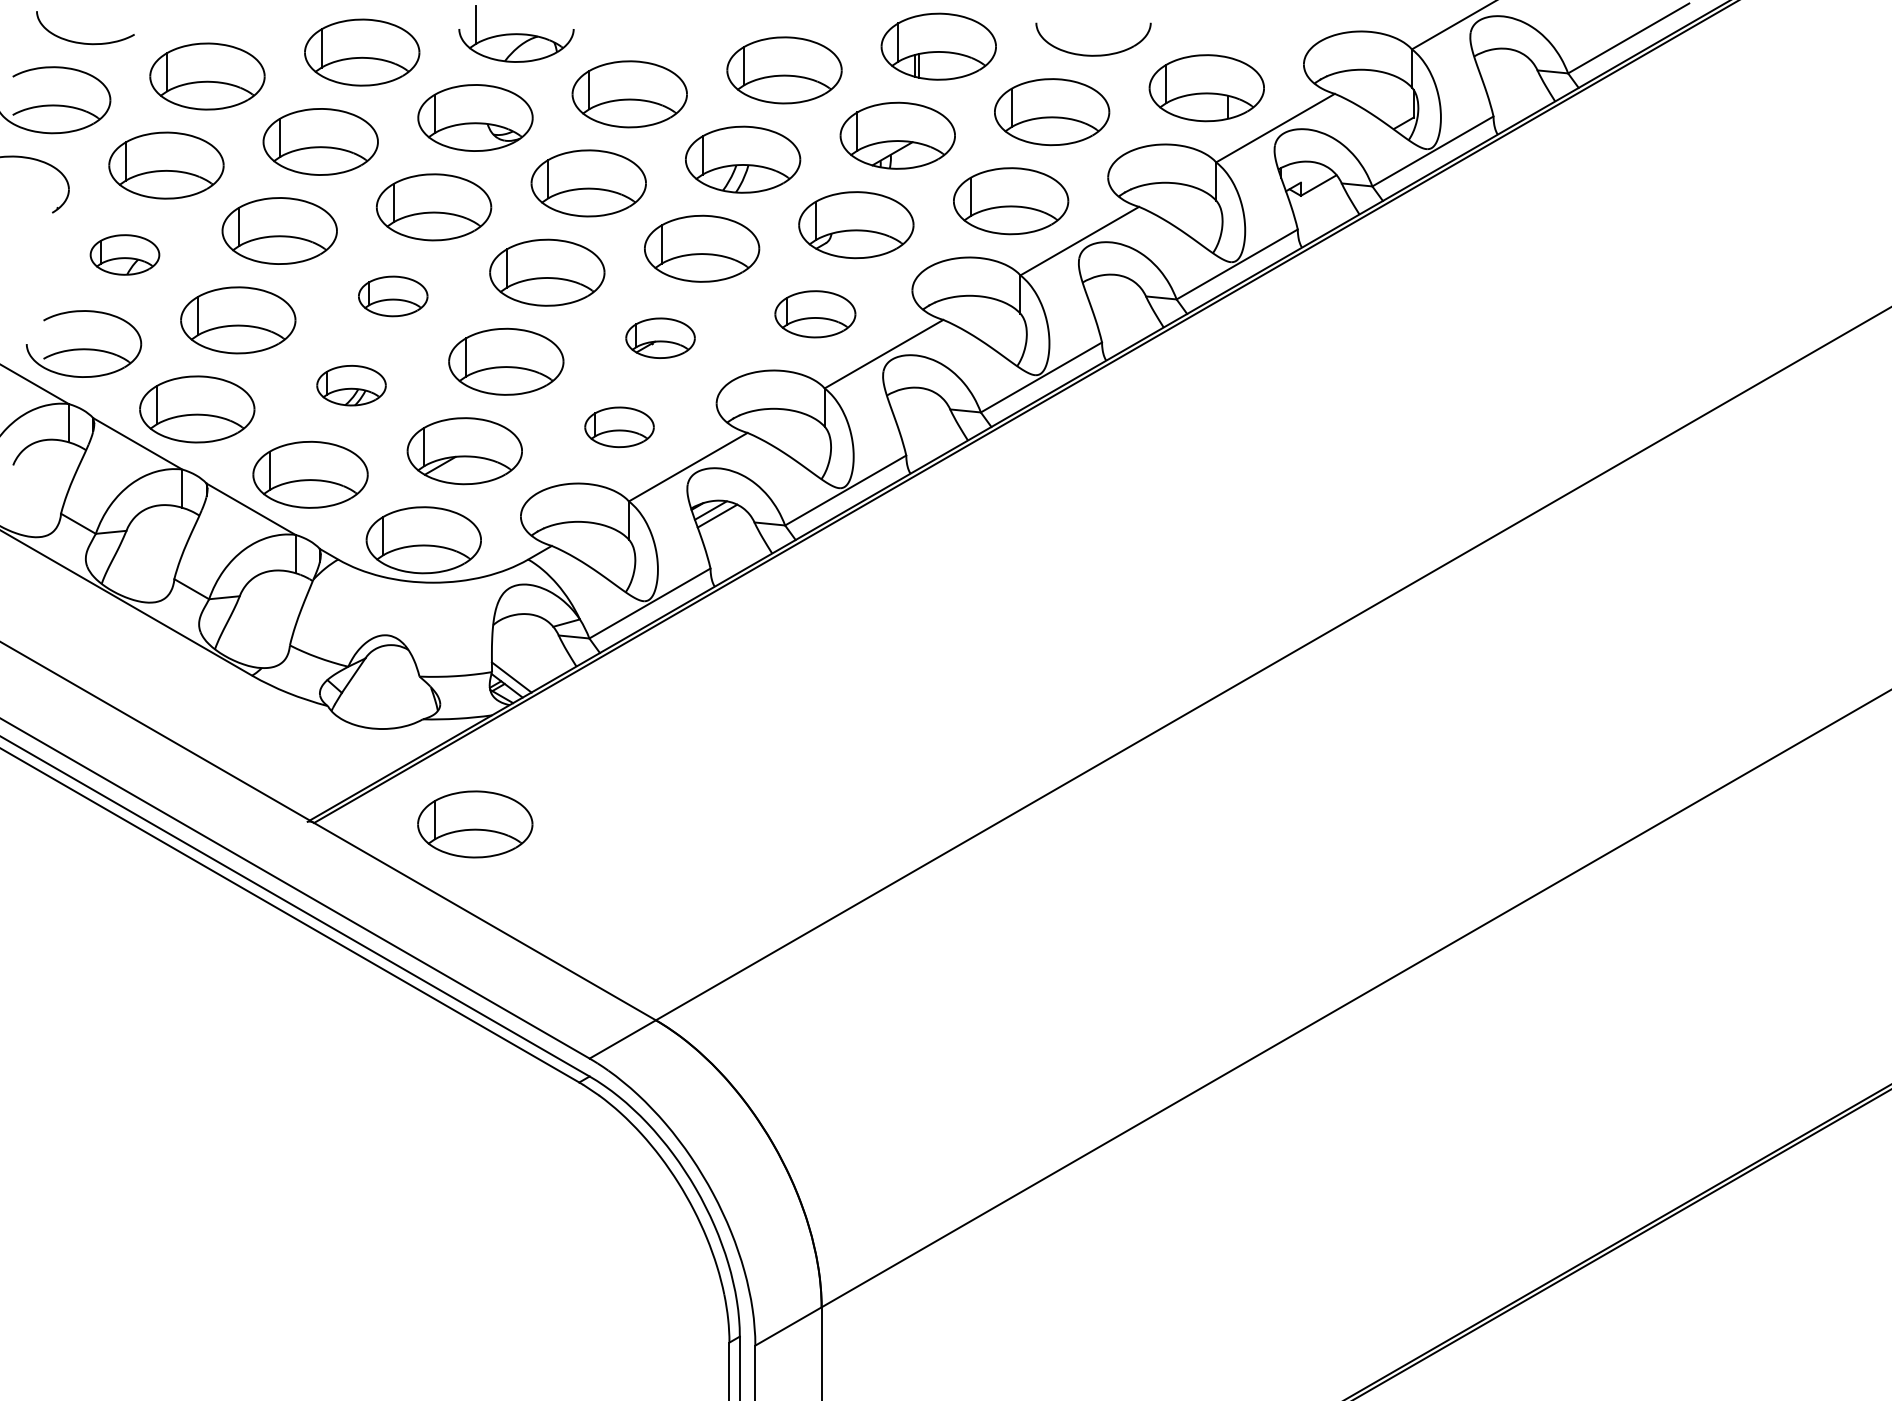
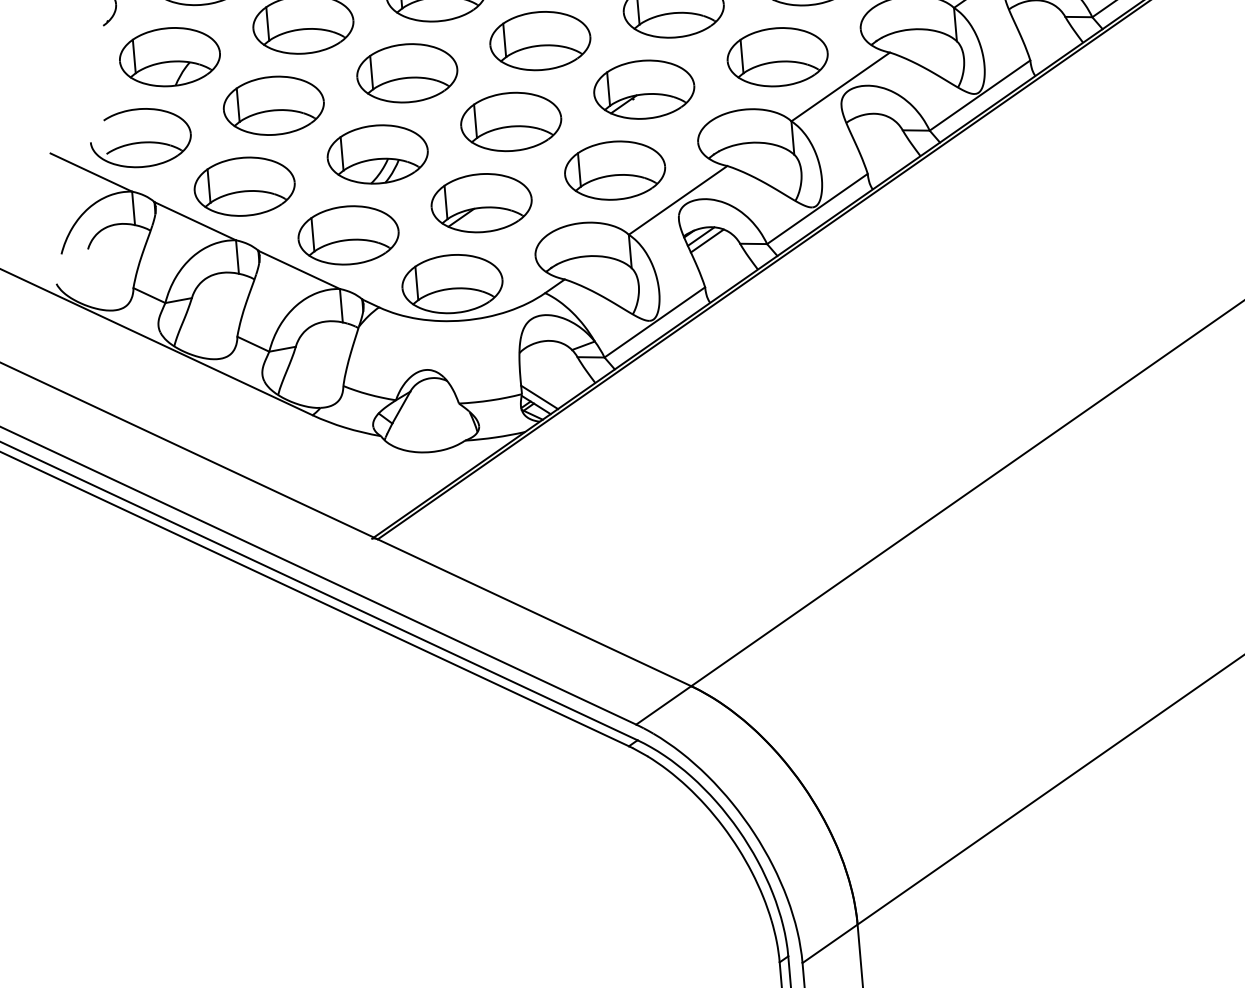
part: (124, 254) -> (169, 56), size x1.67
part: (393, 296) -> (407, 73), size x1.67
part: (815, 314) -> (777, 57), size x1.43
part: (660, 338) -> (644, 90), size x1.67
part: (351, 385) -> (377, 154), size x1.67
part: (619, 427) -> (615, 170), size x1.67
part: (475, 824) -> (518, 528), removed

